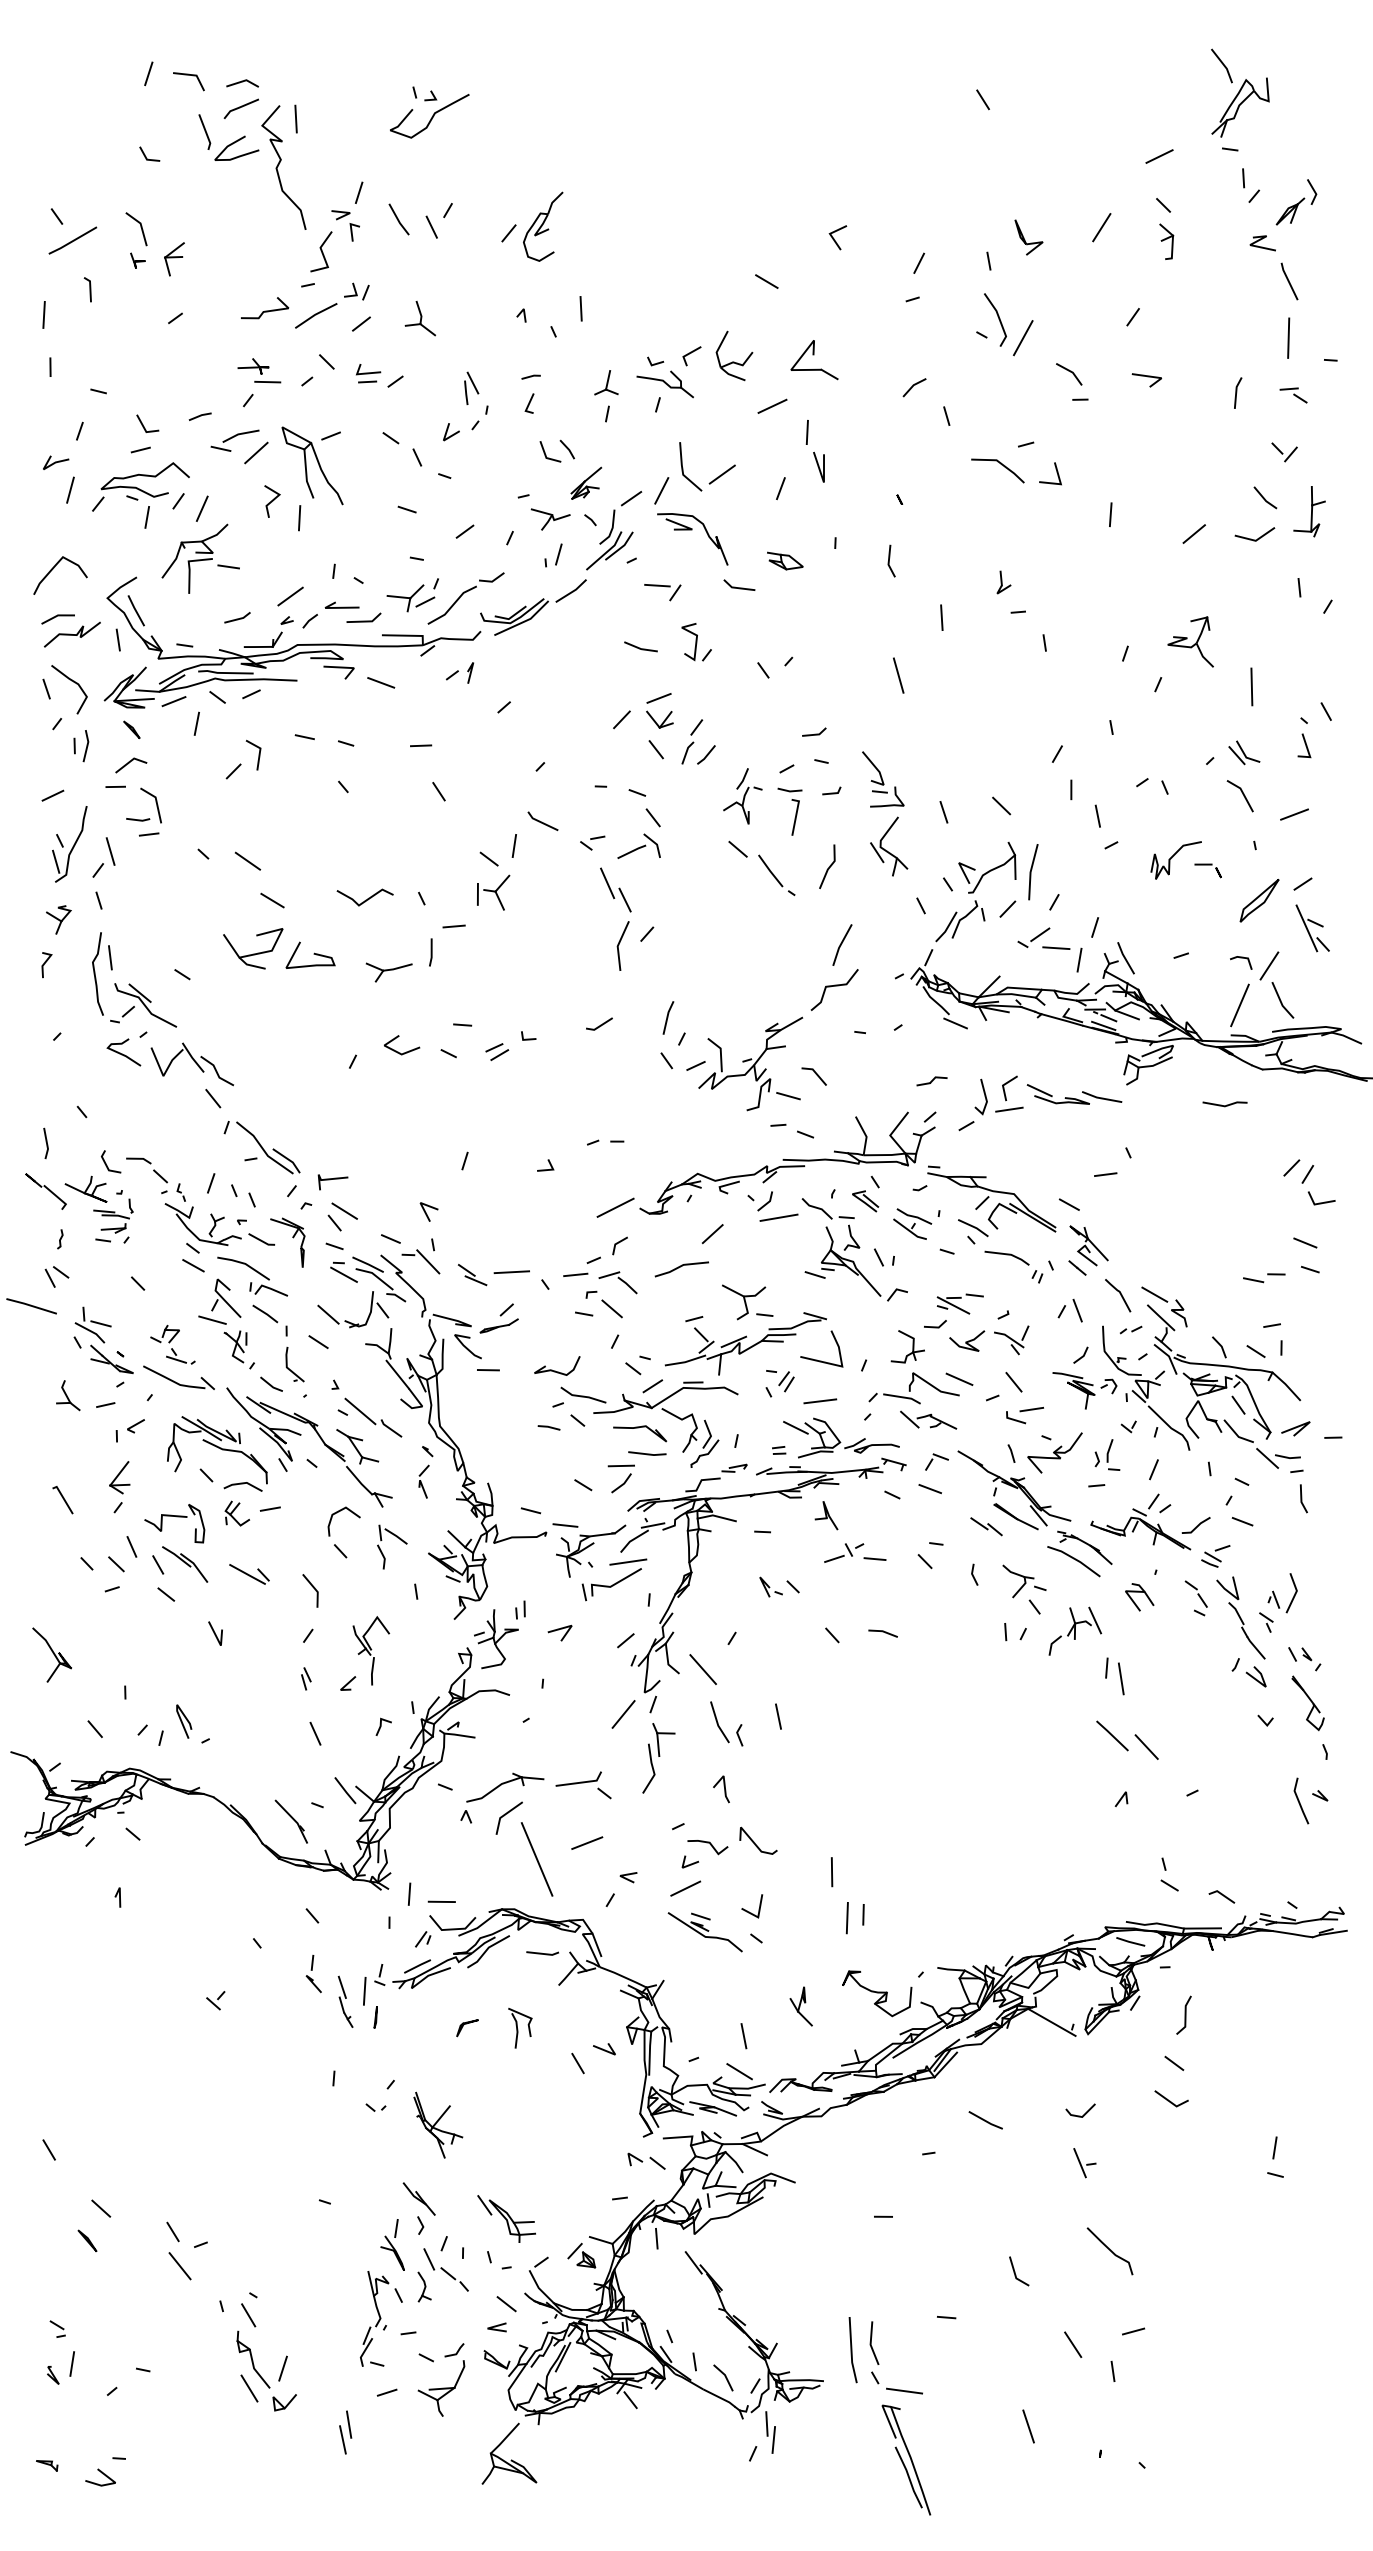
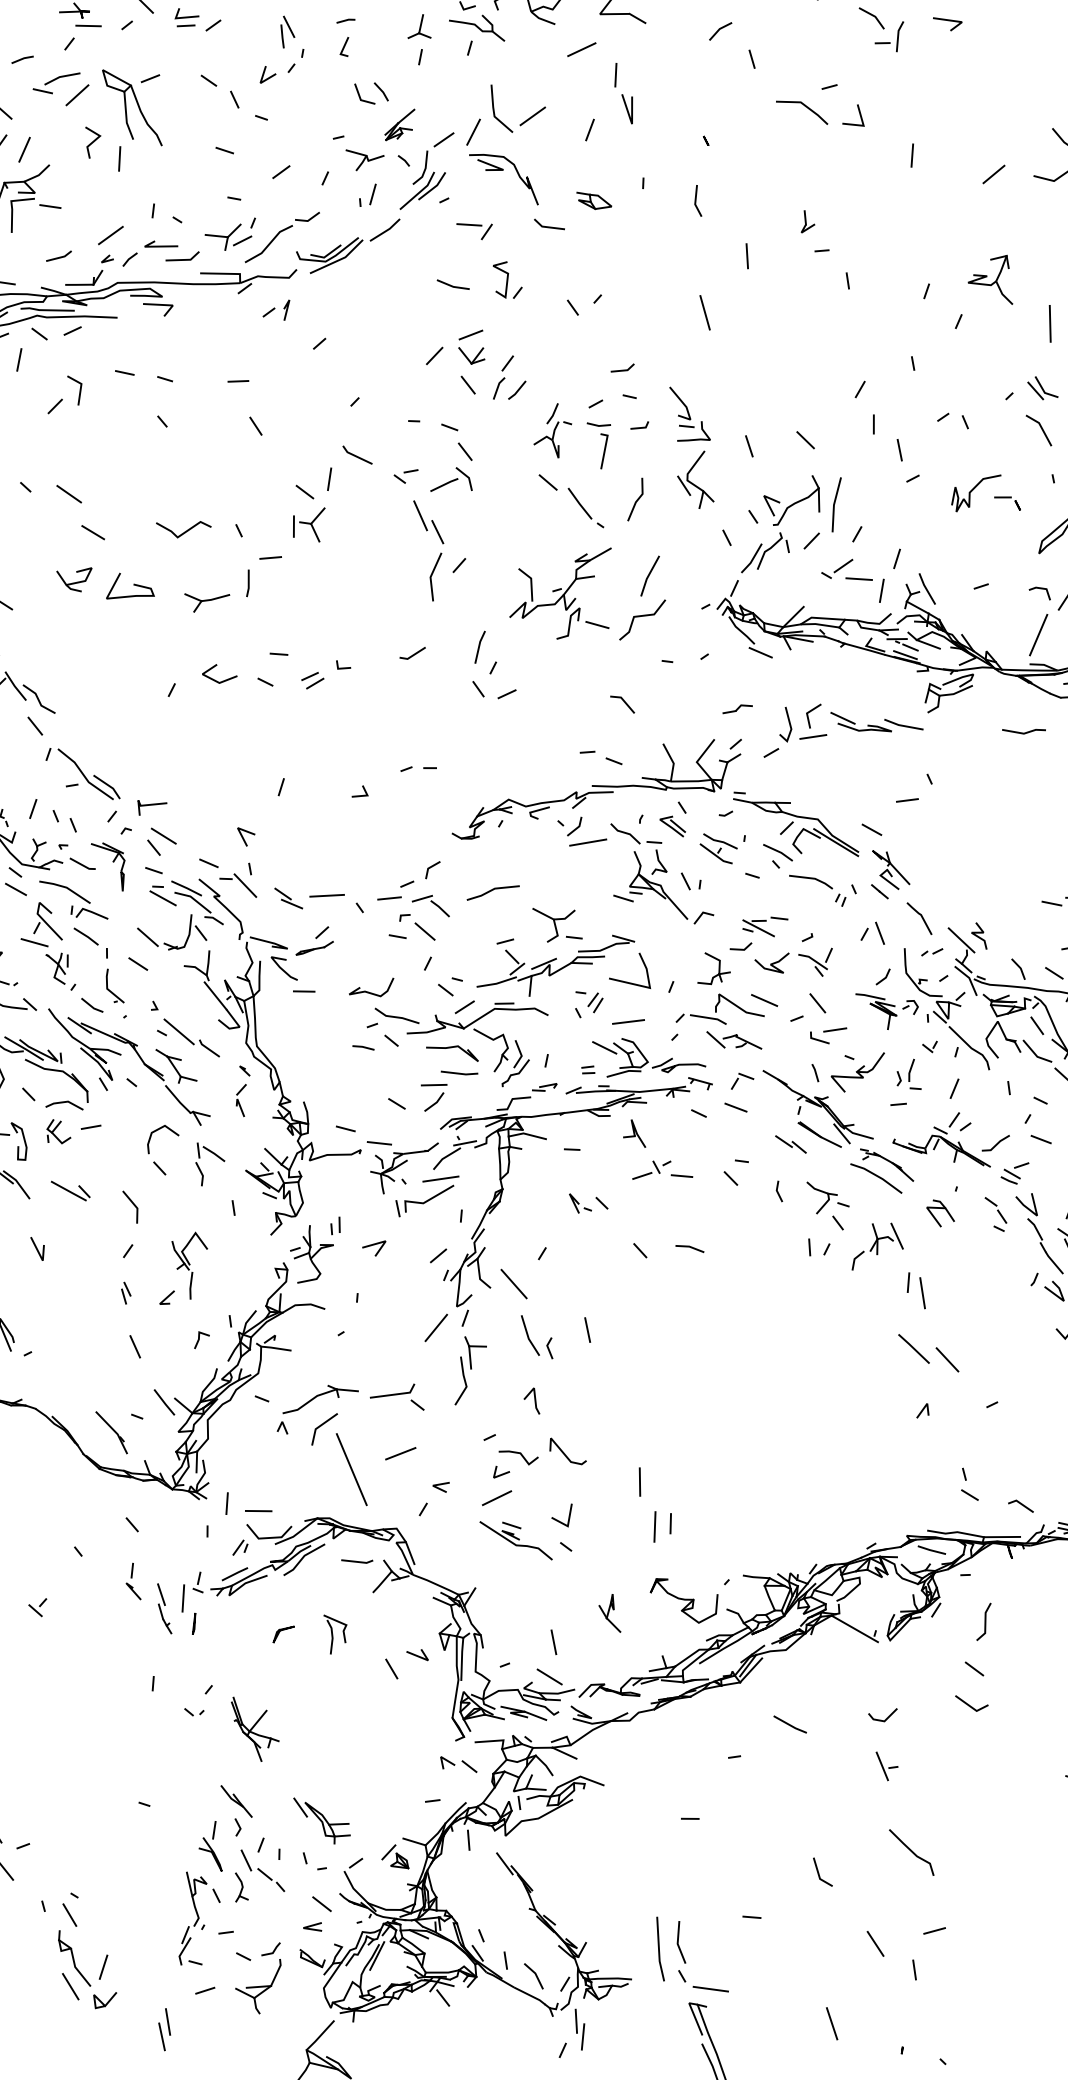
line: (1237, 392) -> (899, 36), moved
line: (381, 682) -> (199, 319), removed
part: (253, 948) -> (74, 579), size x0.6
part: (750, 1063) -> (560, 593), moved
line: (615, 1207) -> (428, 832), removed
line: (712, 1234) -> (523, 858), removed
line: (1154, 1294) -> (955, 917), removed

